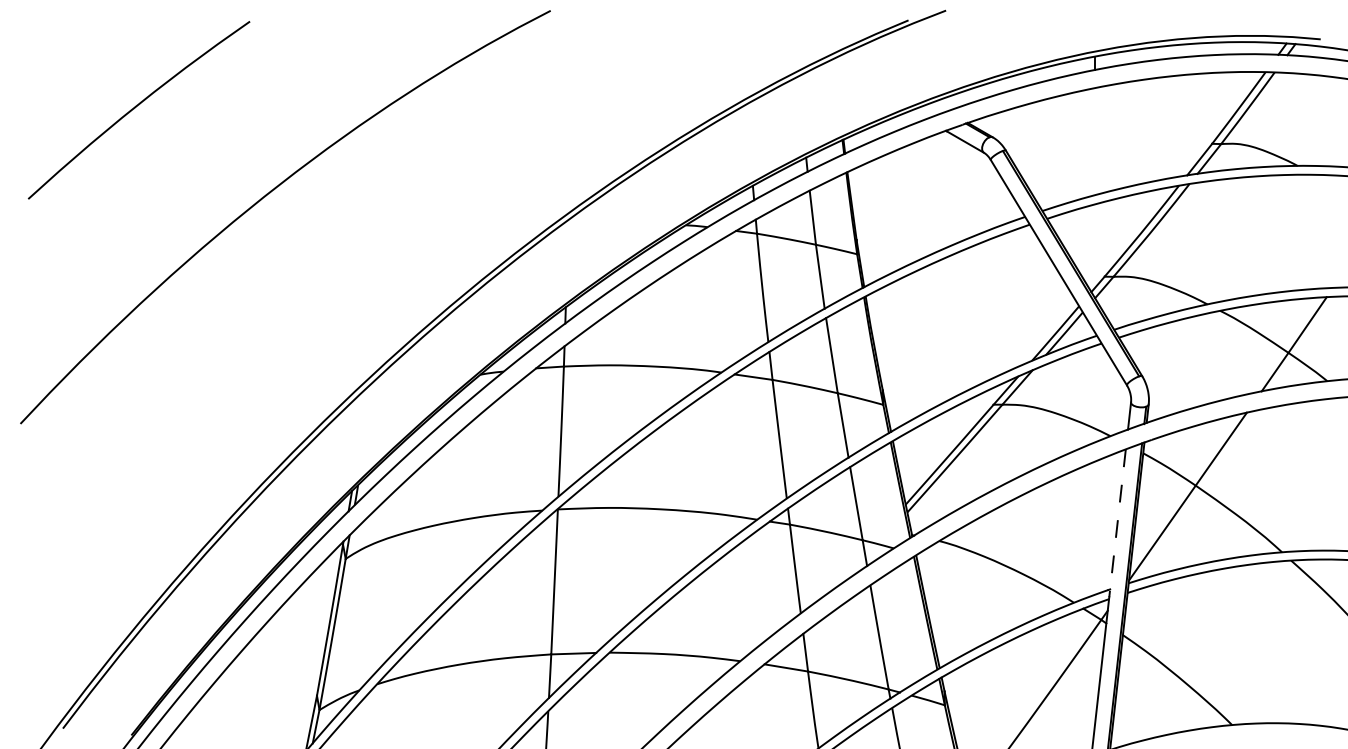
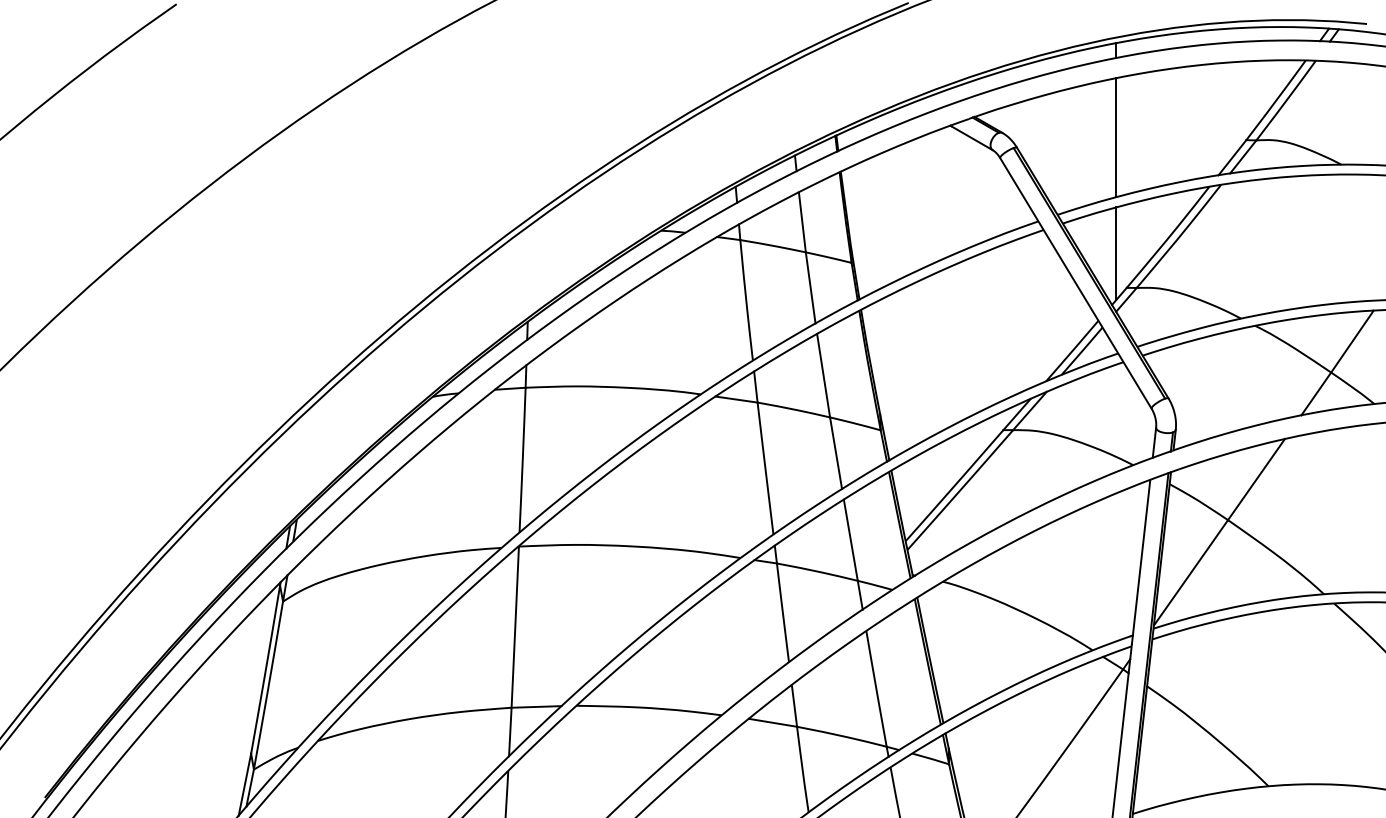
line: (1095, 141) -> (1116, 137), added
line: (1095, 245) -> (1116, 253), added
line: (1117, 523) -> (1141, 562), dashed -> solid

